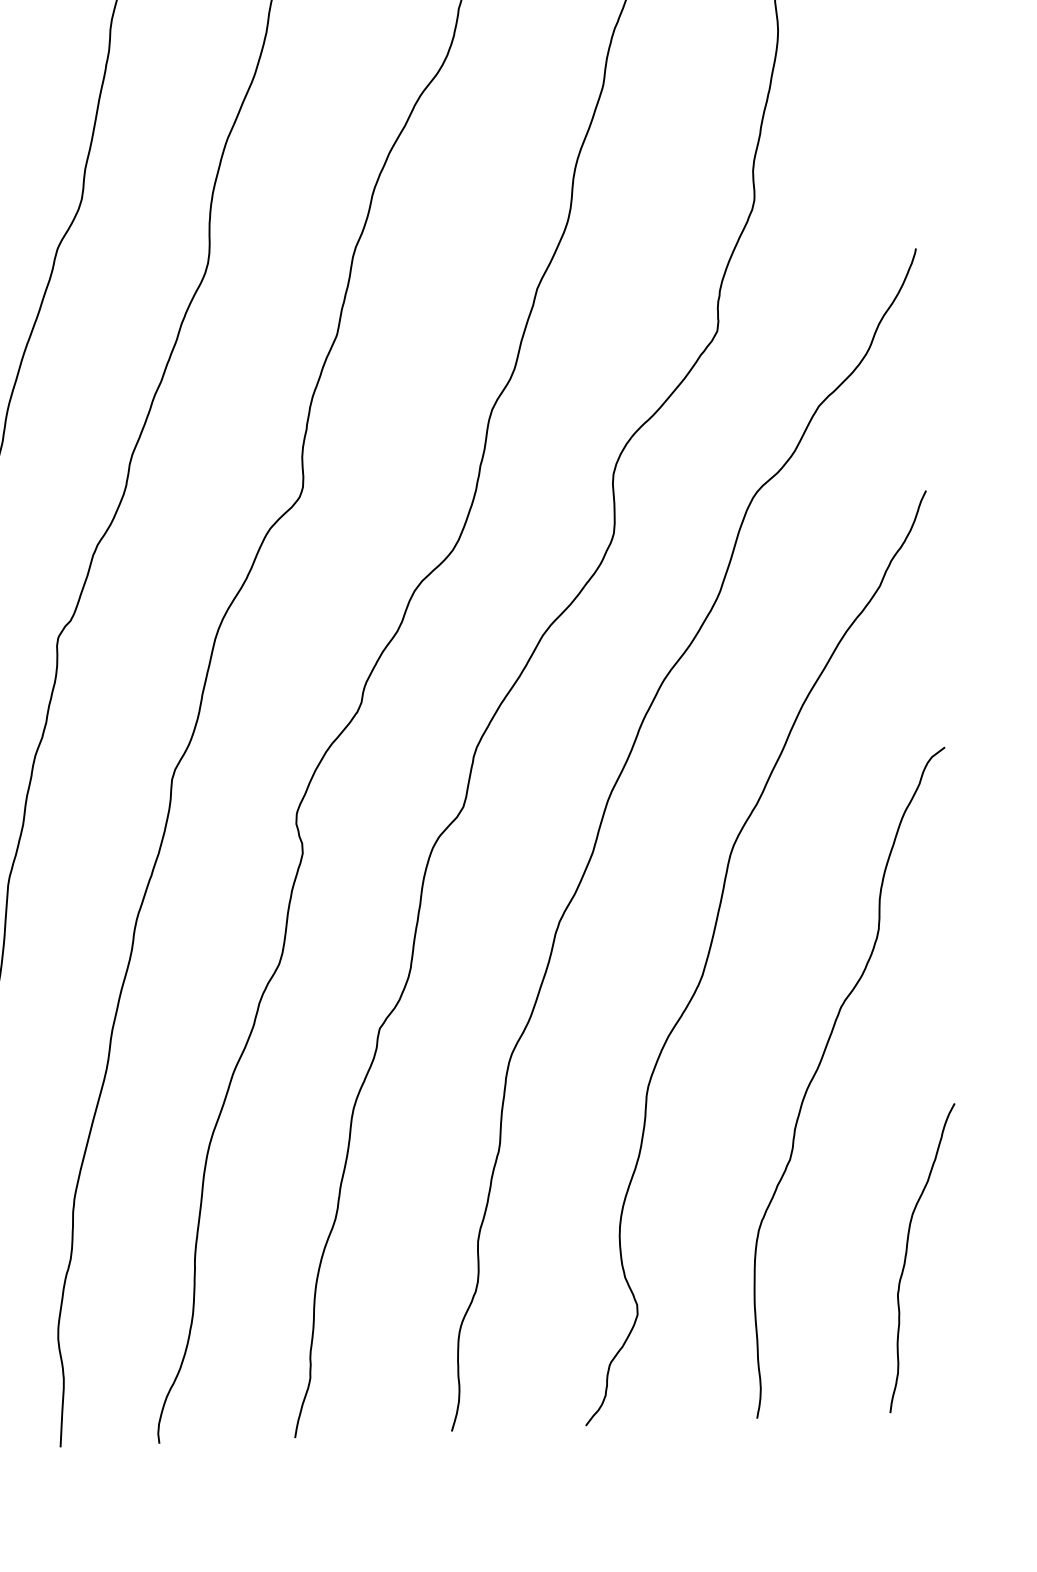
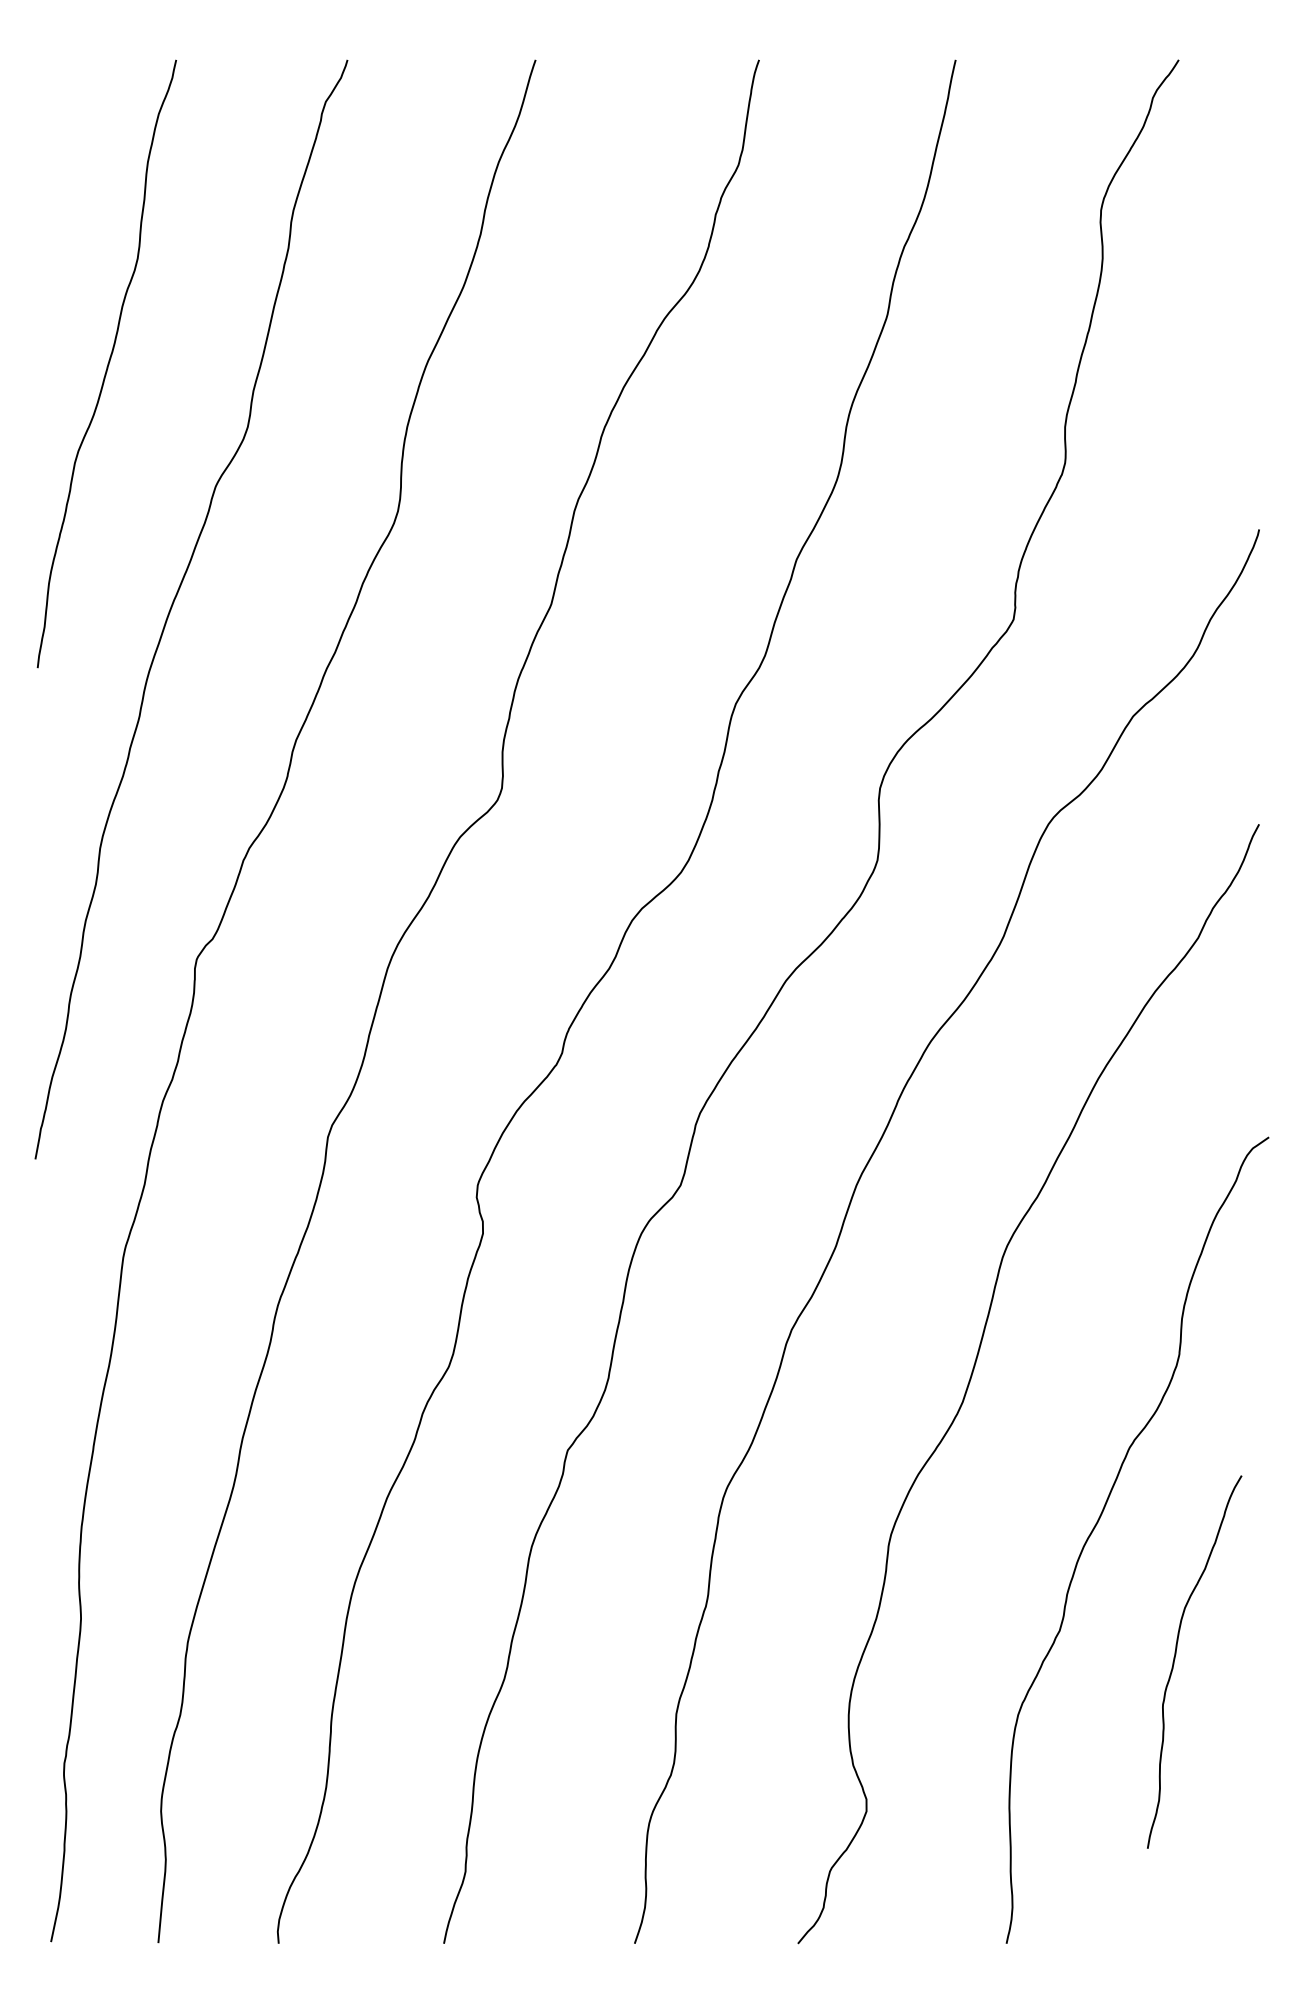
curve: (906, 1256) -> (1175, 1659), moved

